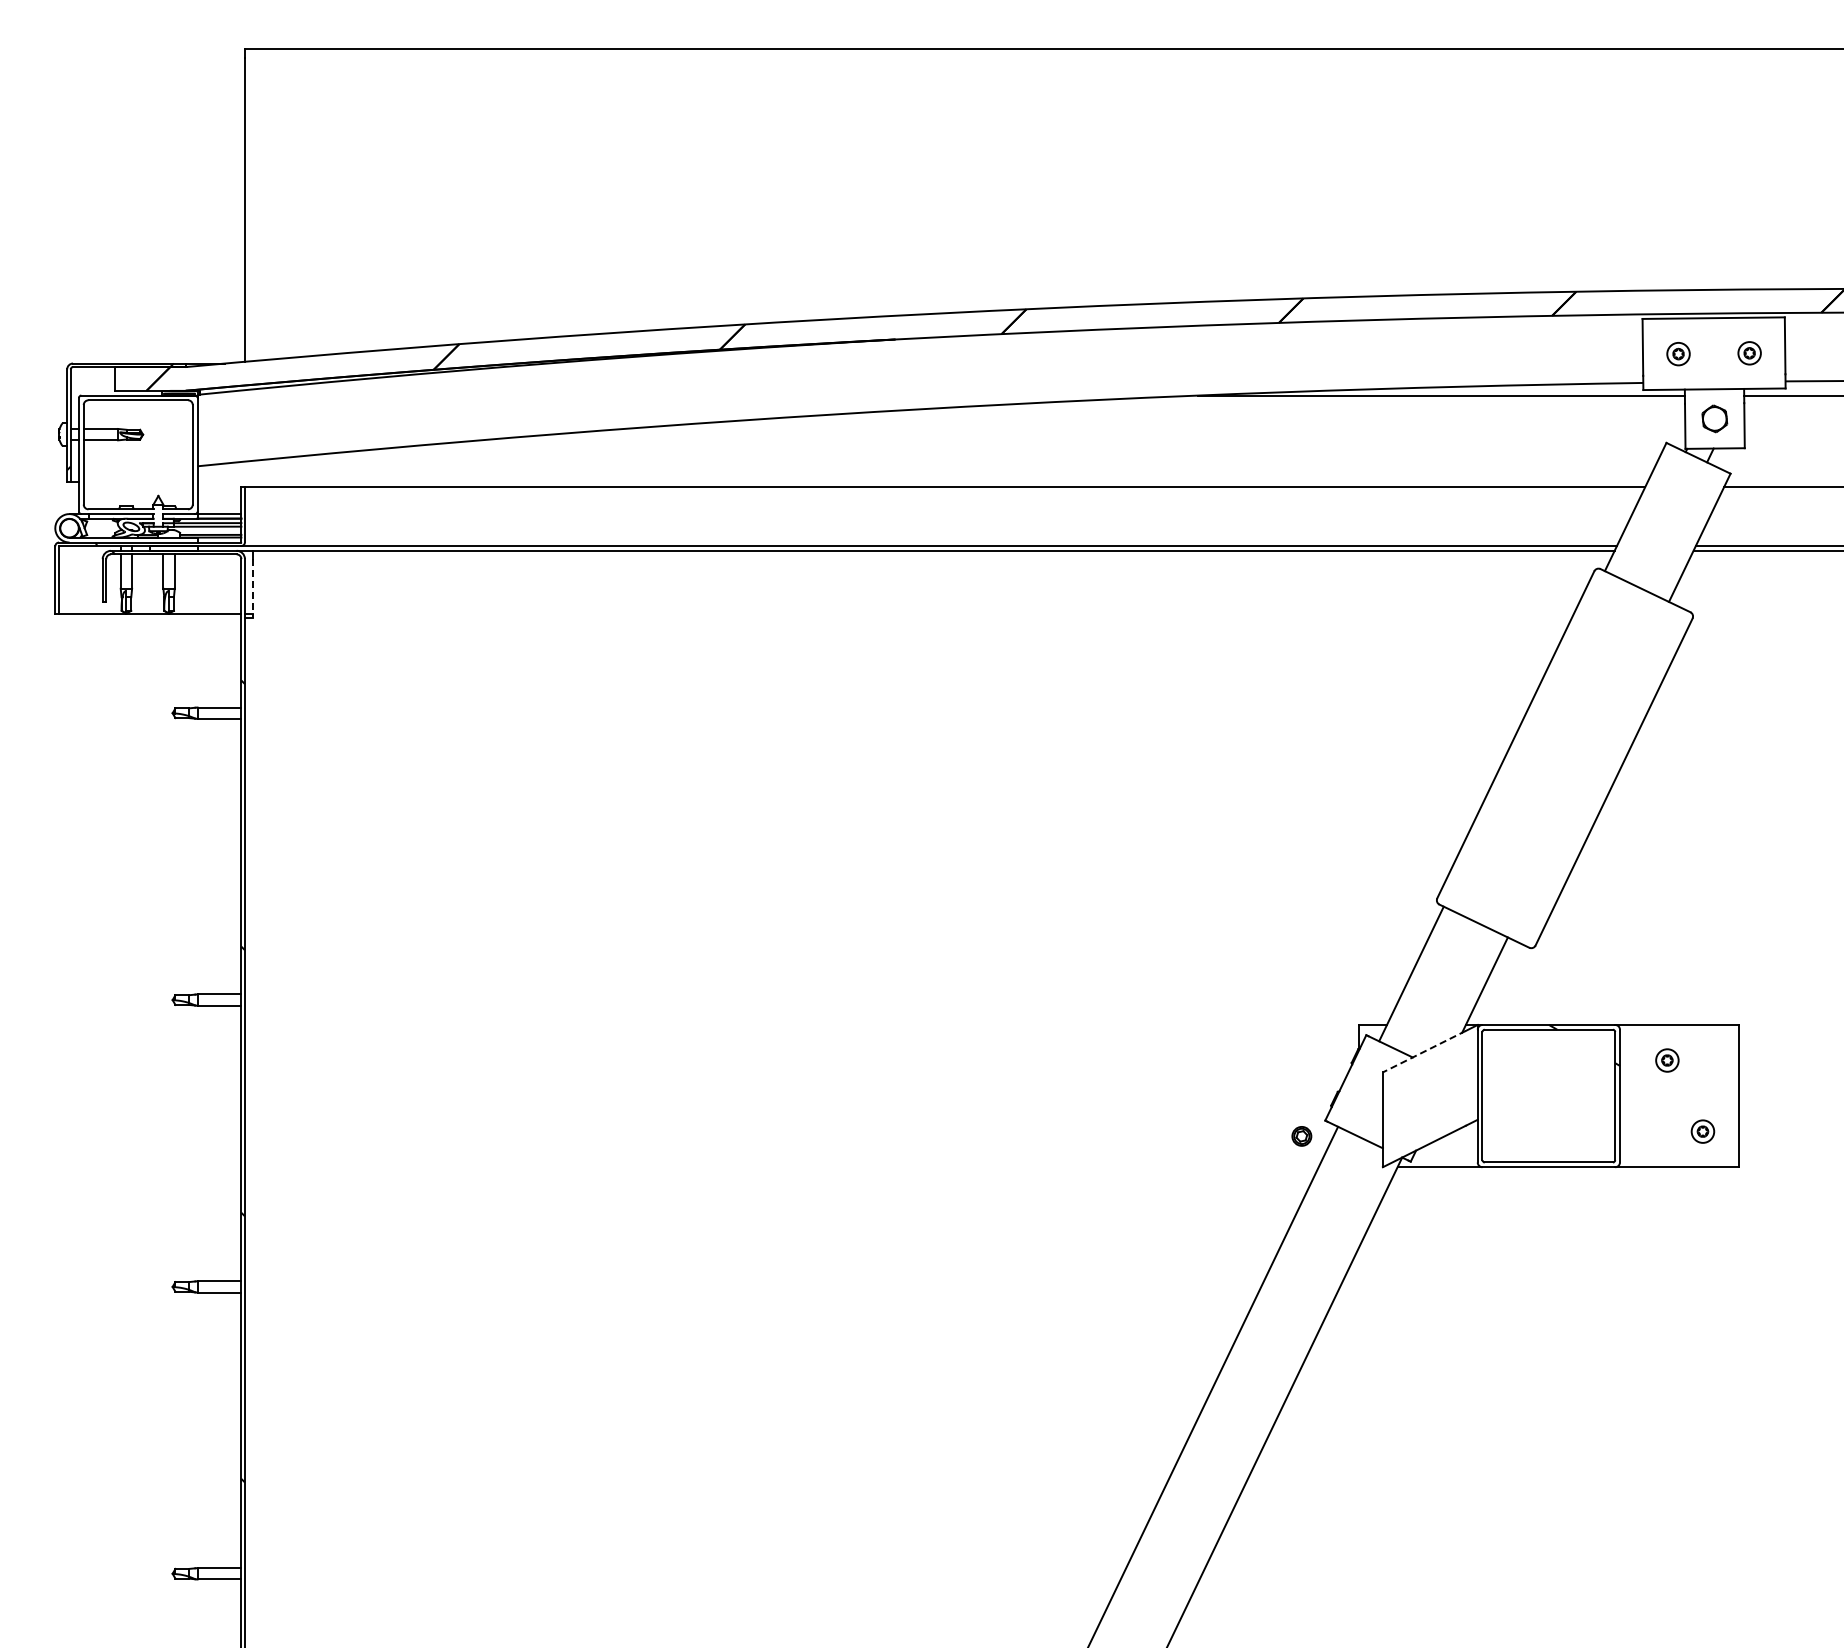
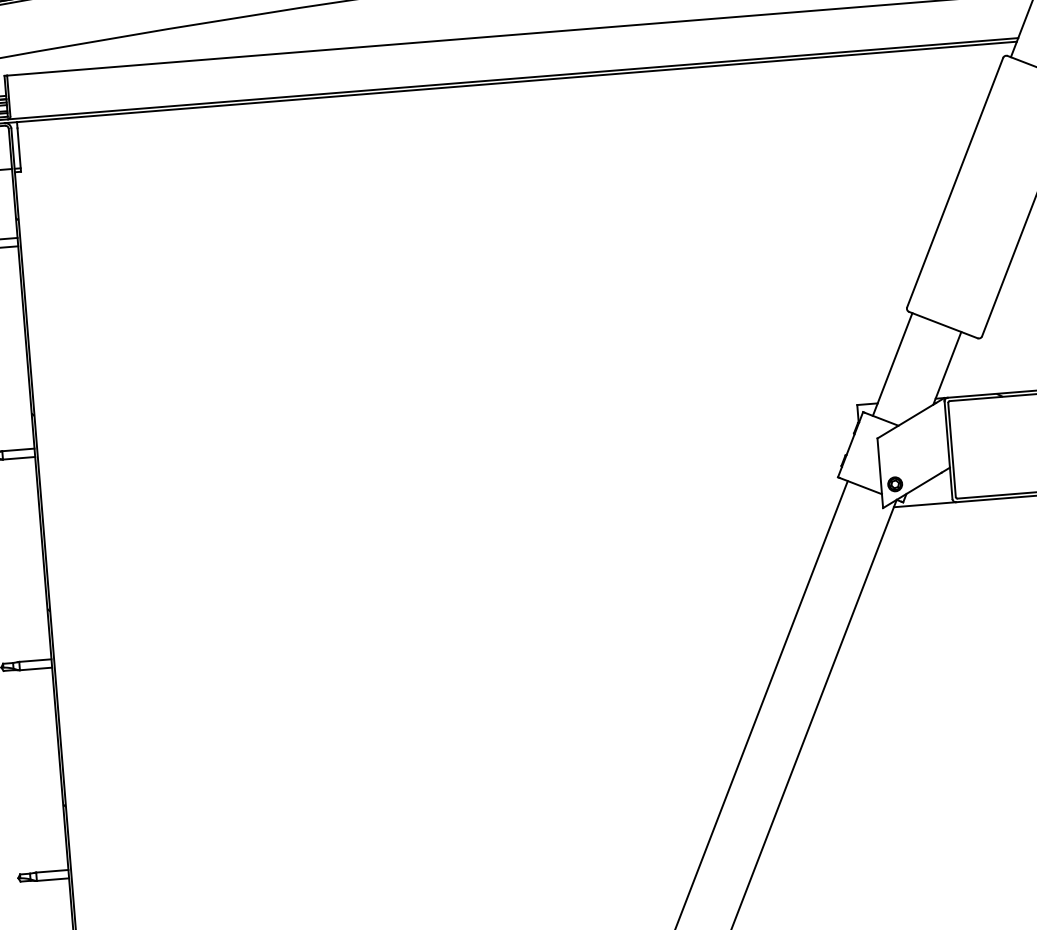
line: (253, 588) -> (19, 149), dashed -> solid
line: (1423, 1051) -> (906, 420), dashed -> solid
part: (1301, 1136) -> (894, 484), moved

